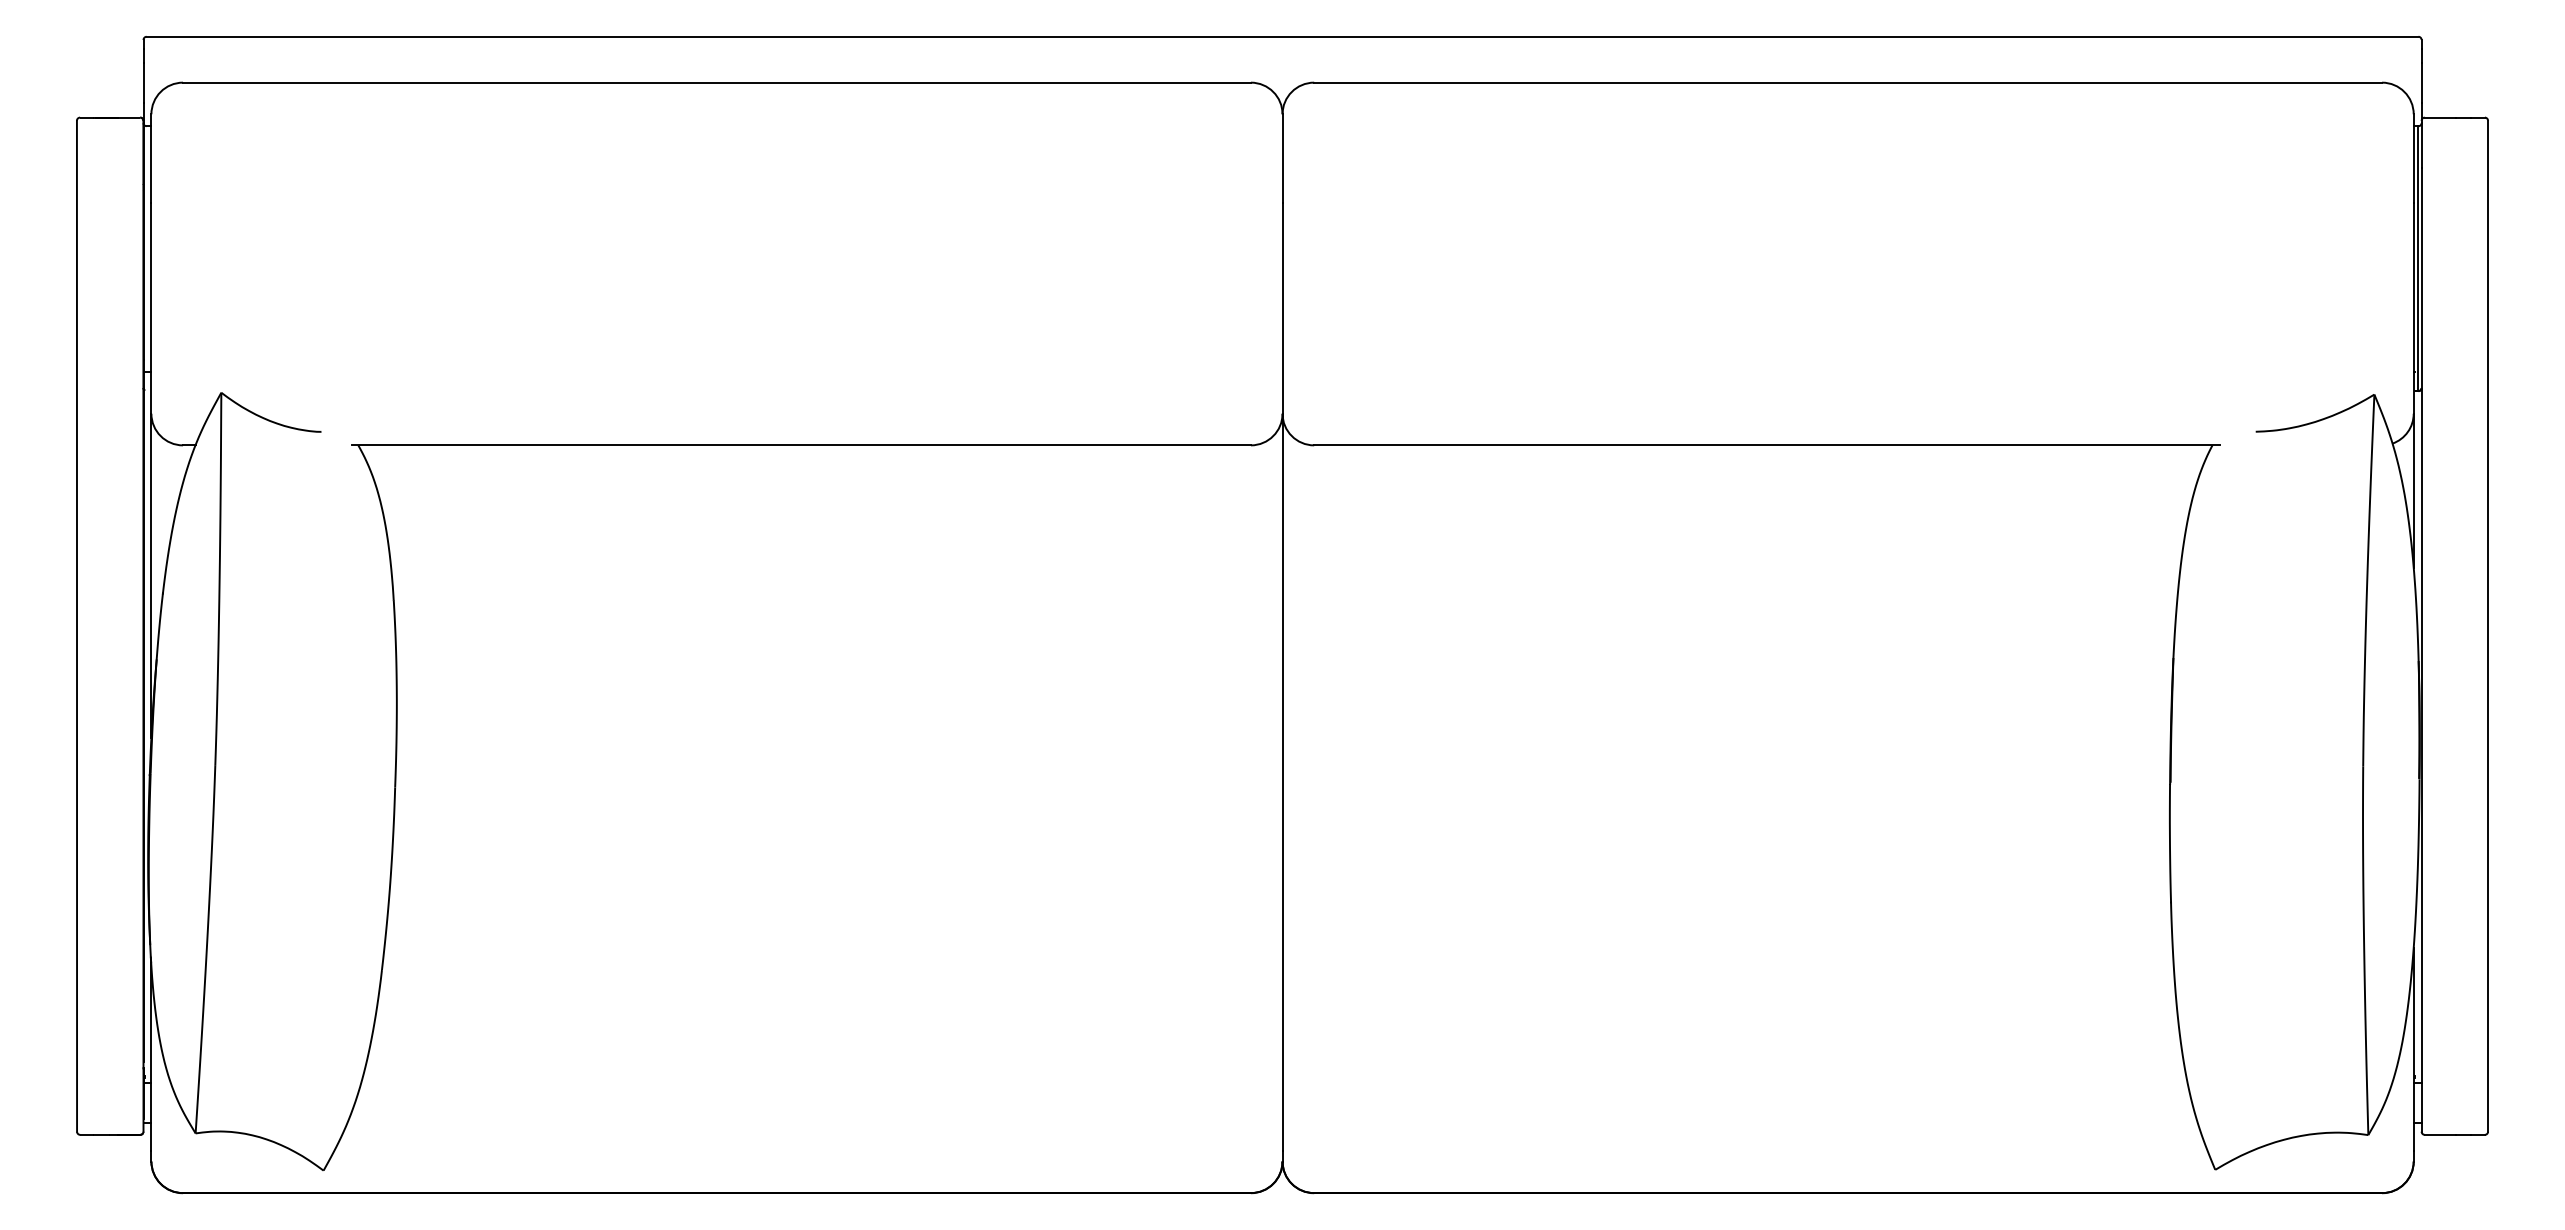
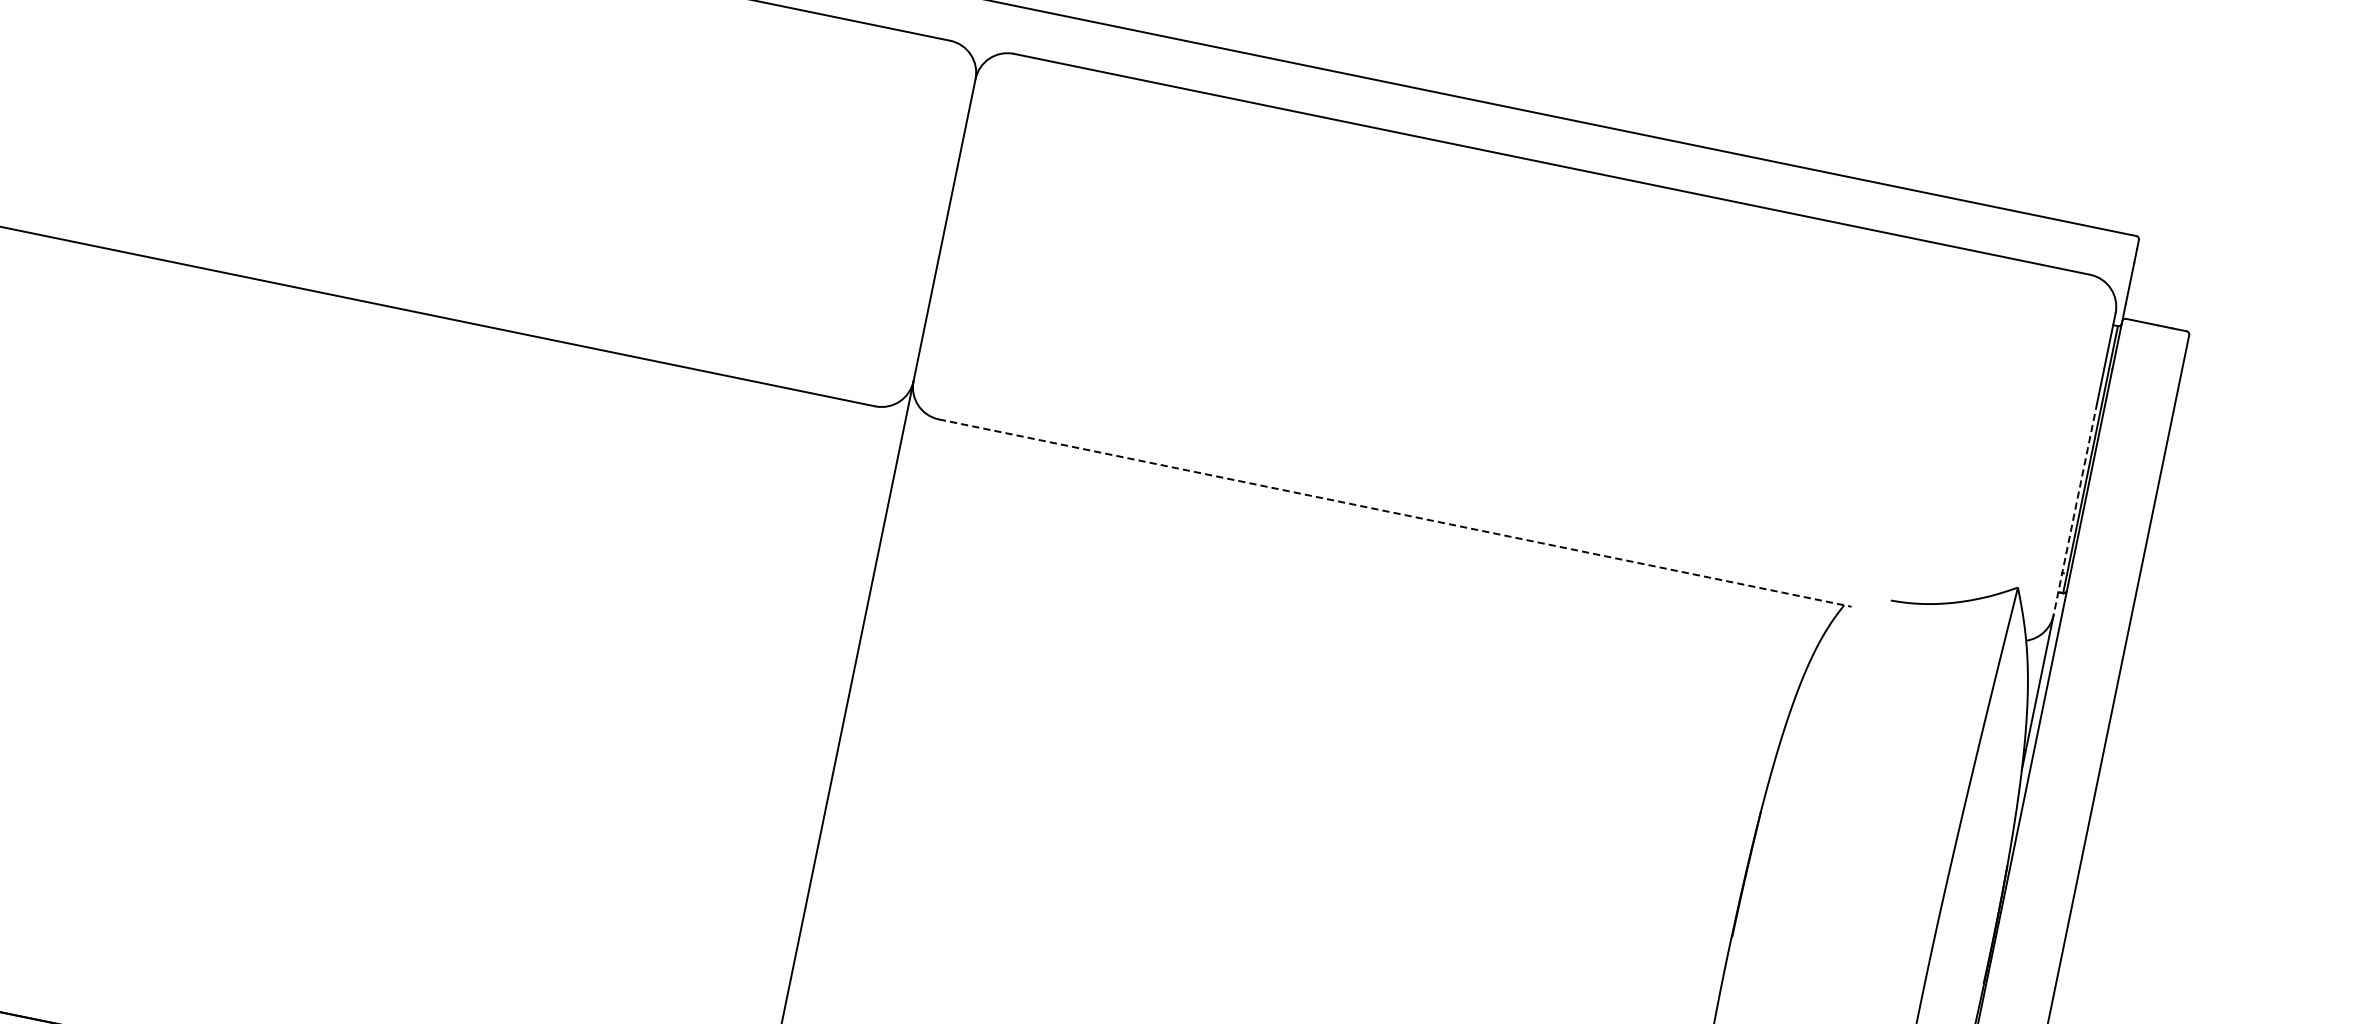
line: (2413, 308) -> (2075, 508), solid -> dashed
line: (1766, 445) -> (1394, 513), solid -> dashed

